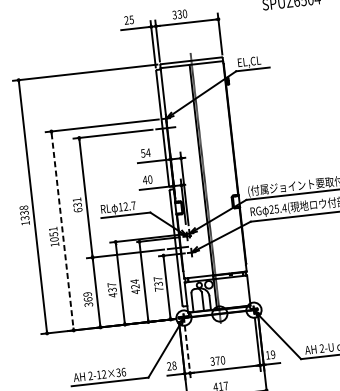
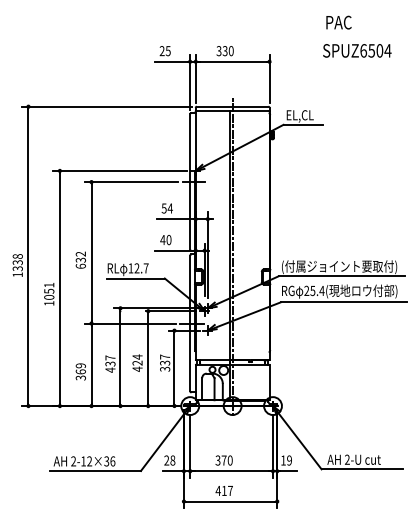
text: (76, 199) -> (80, 253), 631 -> 632
line: (62, 231) -> (59, 289), dashed -> solid
text: (159, 288) -> (165, 368), 737 -> 337
line: (188, 352) -> (190, 446), dashed -> solid

